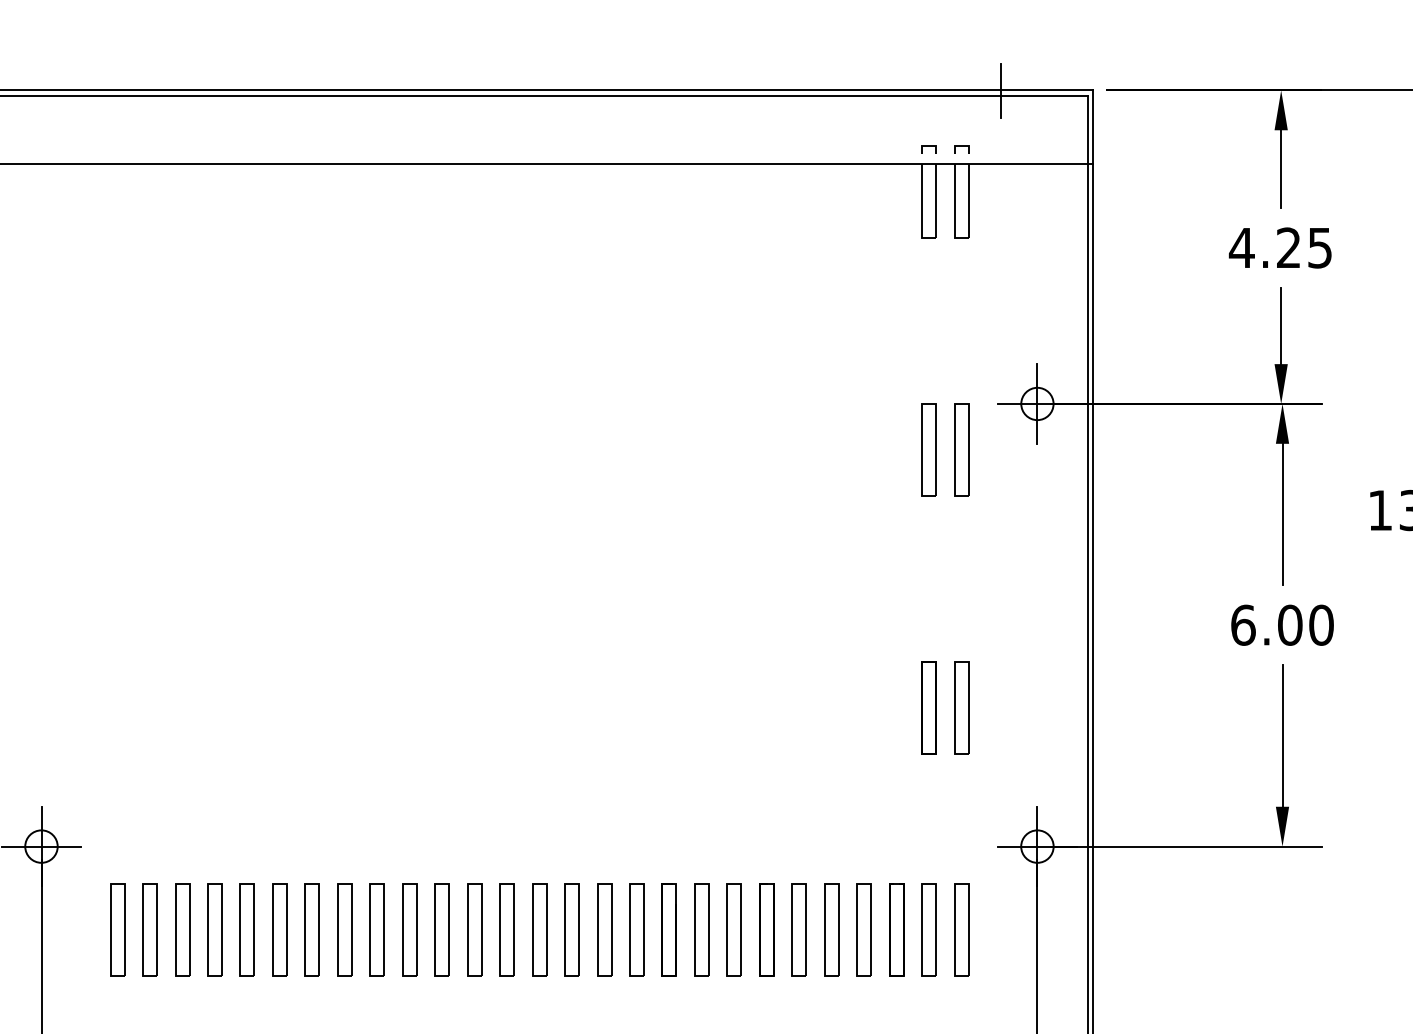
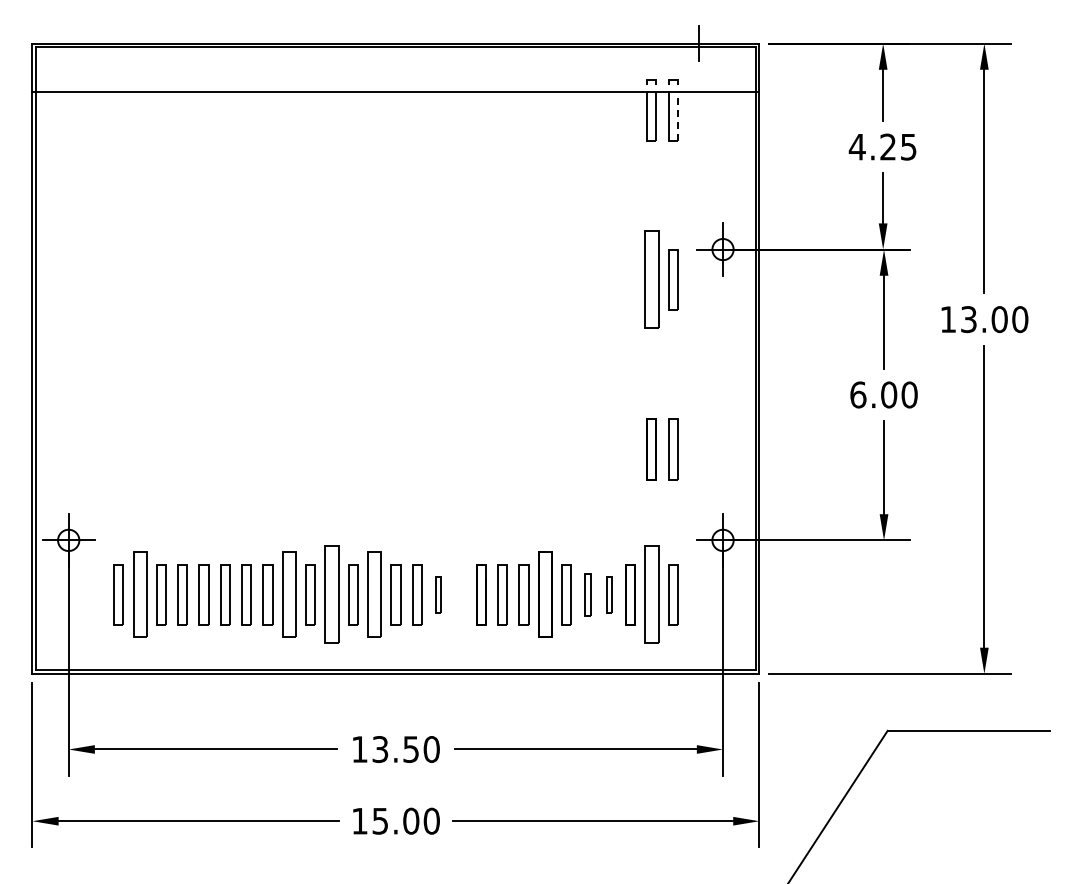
line: (968, 199) -> (677, 115), solid -> dashed
part: (928, 449) -> (651, 279), size x1.6
part: (149, 928) -> (139, 594), size x1.4
part: (377, 928) -> (289, 594), size x1.4
part: (441, 928) -> (331, 594), size x1.6
part: (506, 928) -> (374, 594), size x1.4
part: (604, 928) -> (438, 594), size x0.6
part: (636, 928) -> (459, 594), removed
part: (767, 928) -> (545, 594), size x1.4
part: (831, 928) -> (587, 594), size x0.7
part: (864, 928) -> (609, 594), size x0.6
part: (928, 928) -> (651, 594), size x1.6

